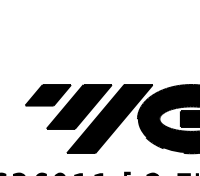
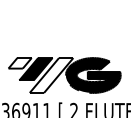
fill: (47, 95) -> (19, 63), removed
fill: (109, 119) -> (51, 75), removed

